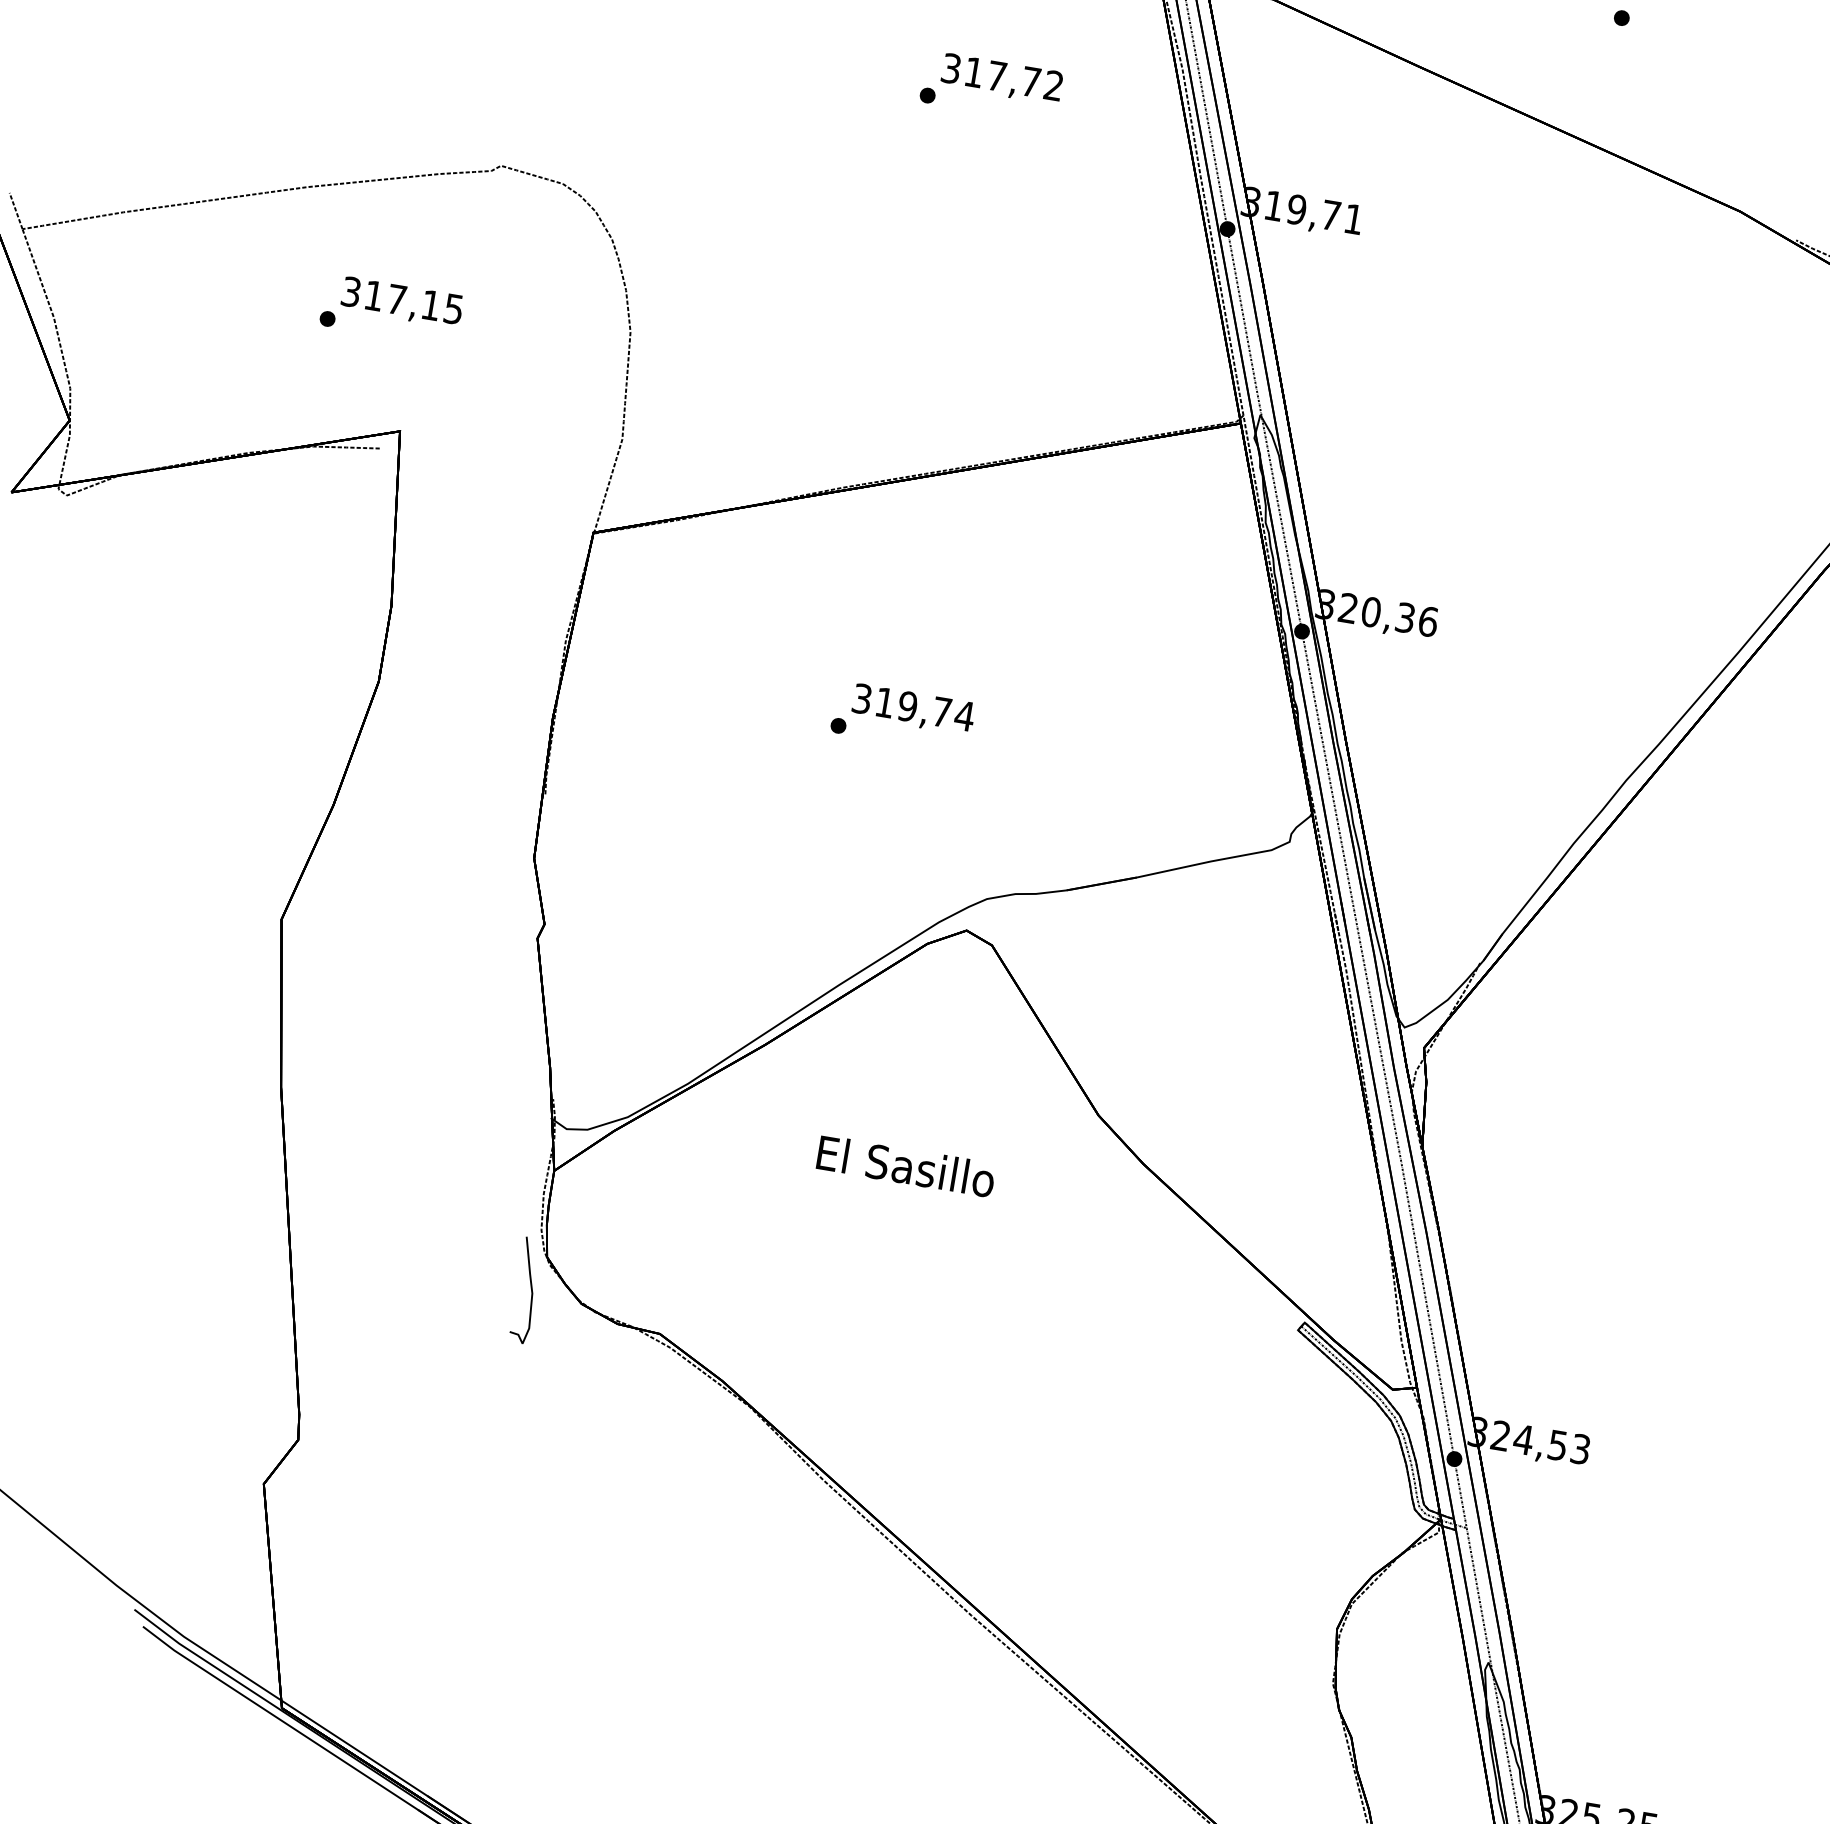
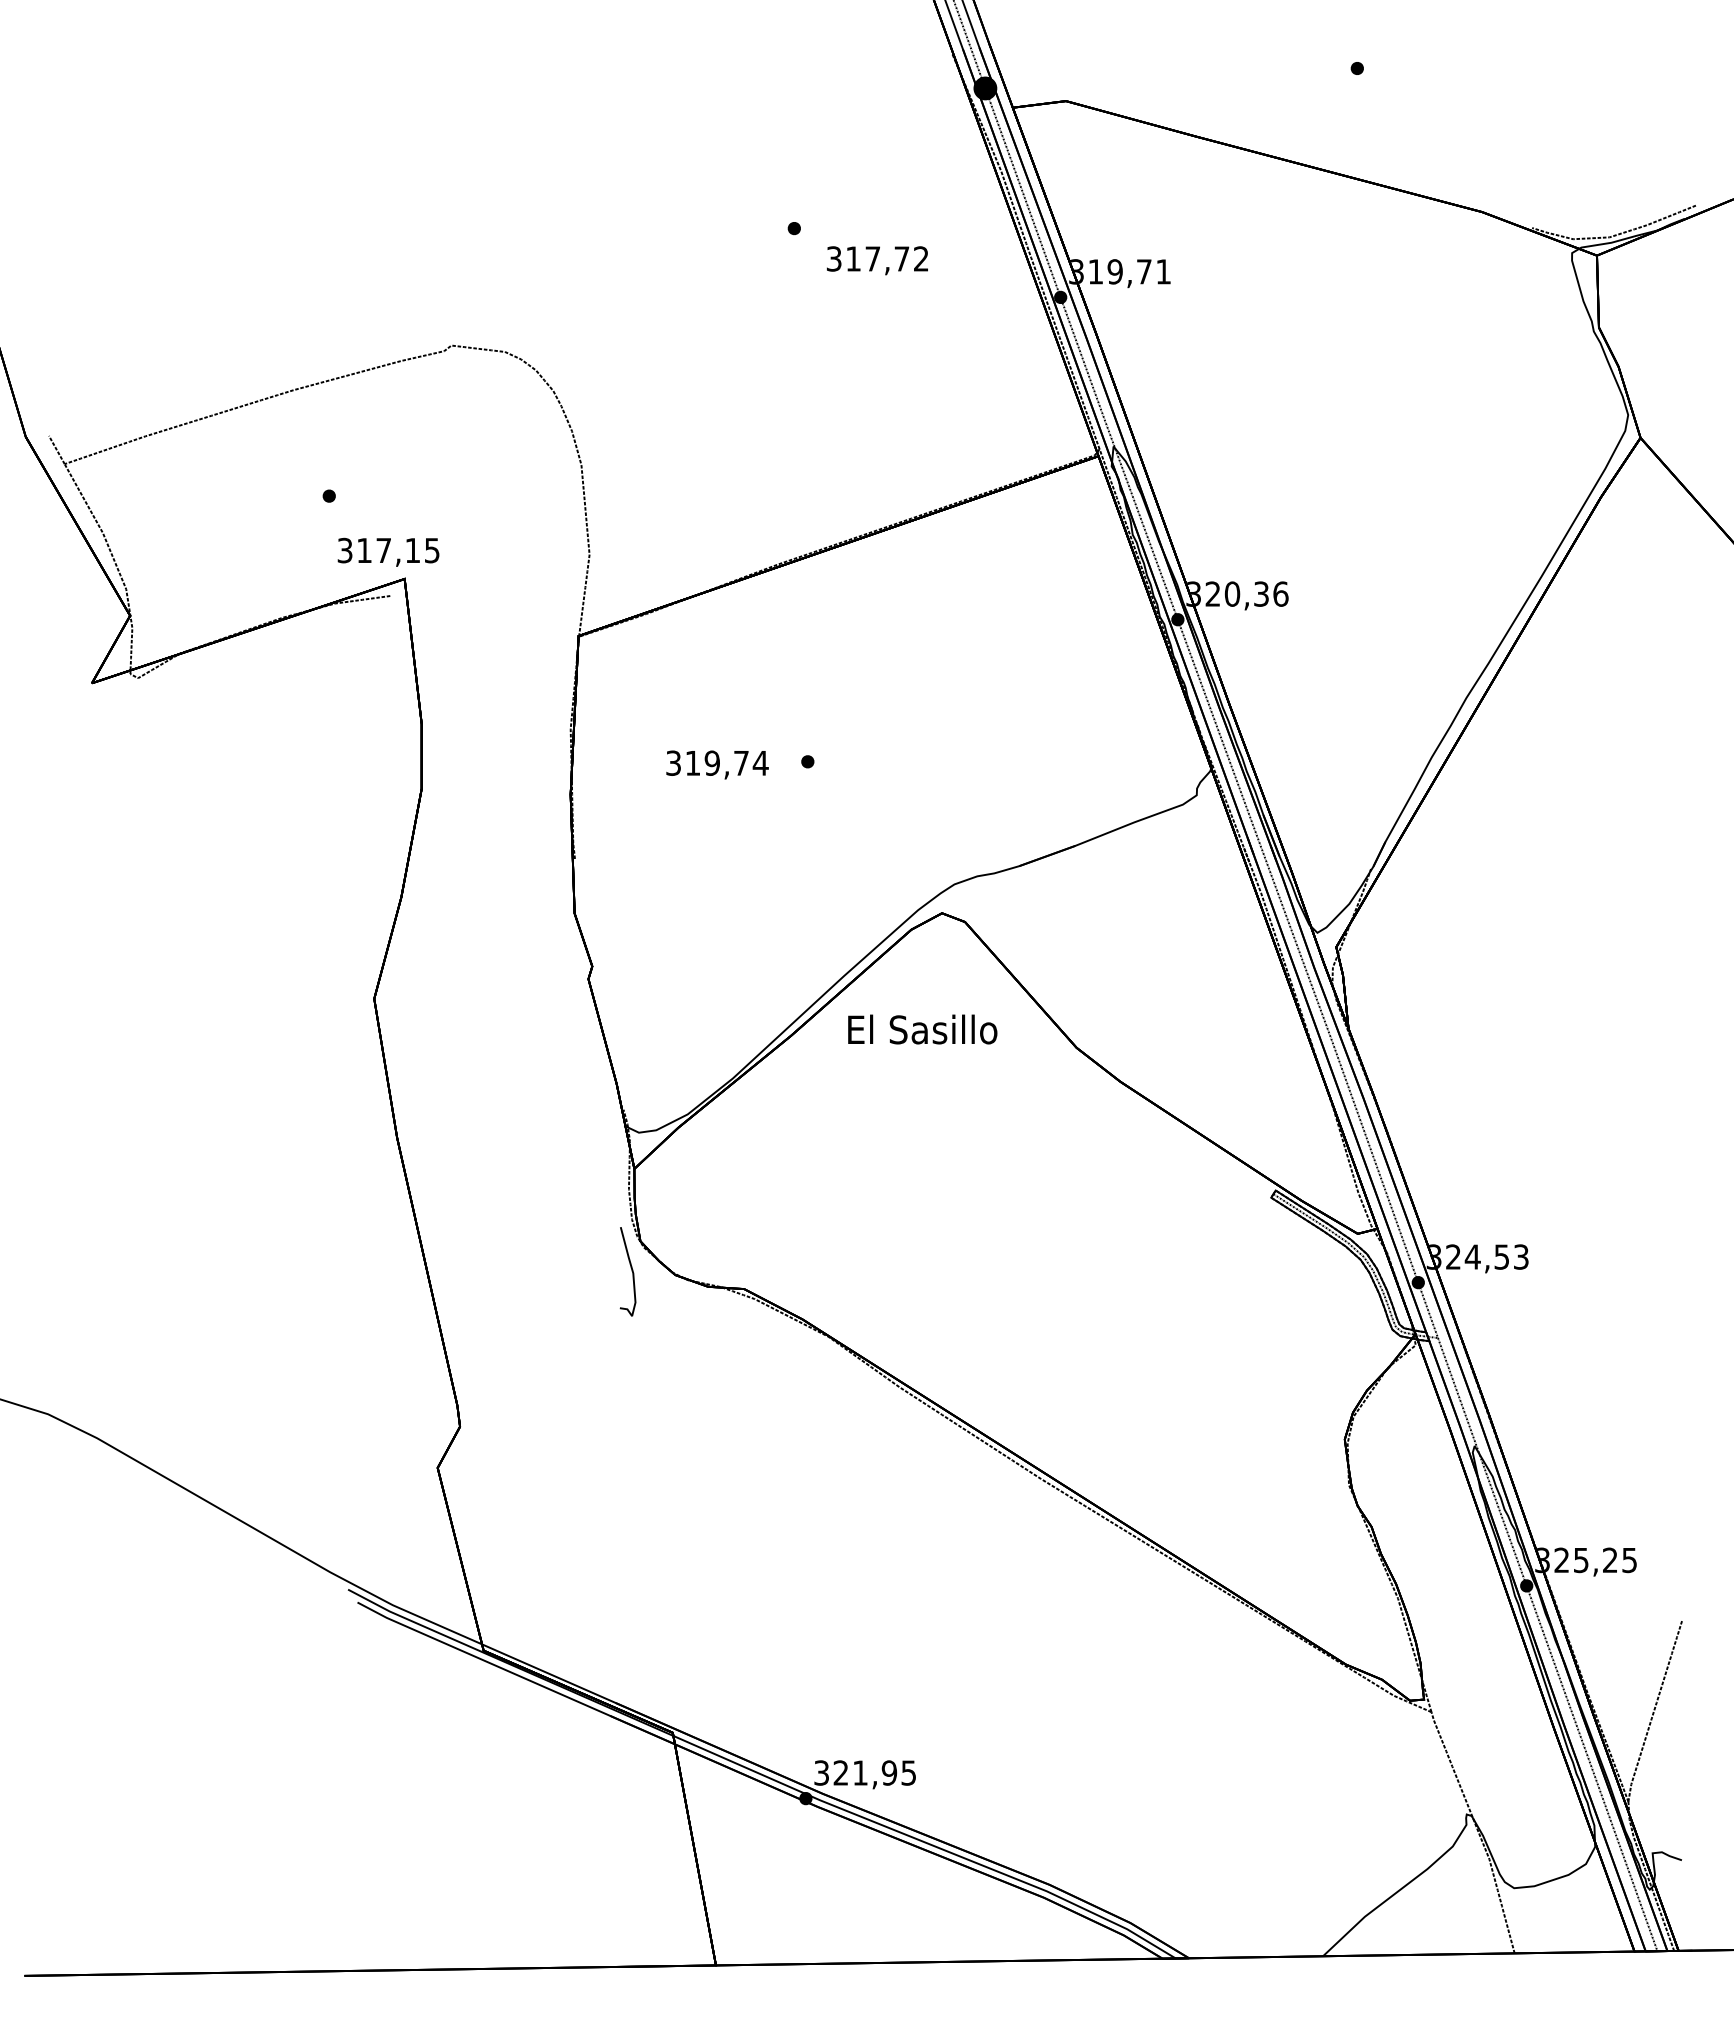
text: (1002, 78) -> (877, 260), moved
text: (402, 301) -> (388, 551), moved
text: (913, 709) -> (717, 764), moved
text: (905, 1166) -> (922, 1029), moved

